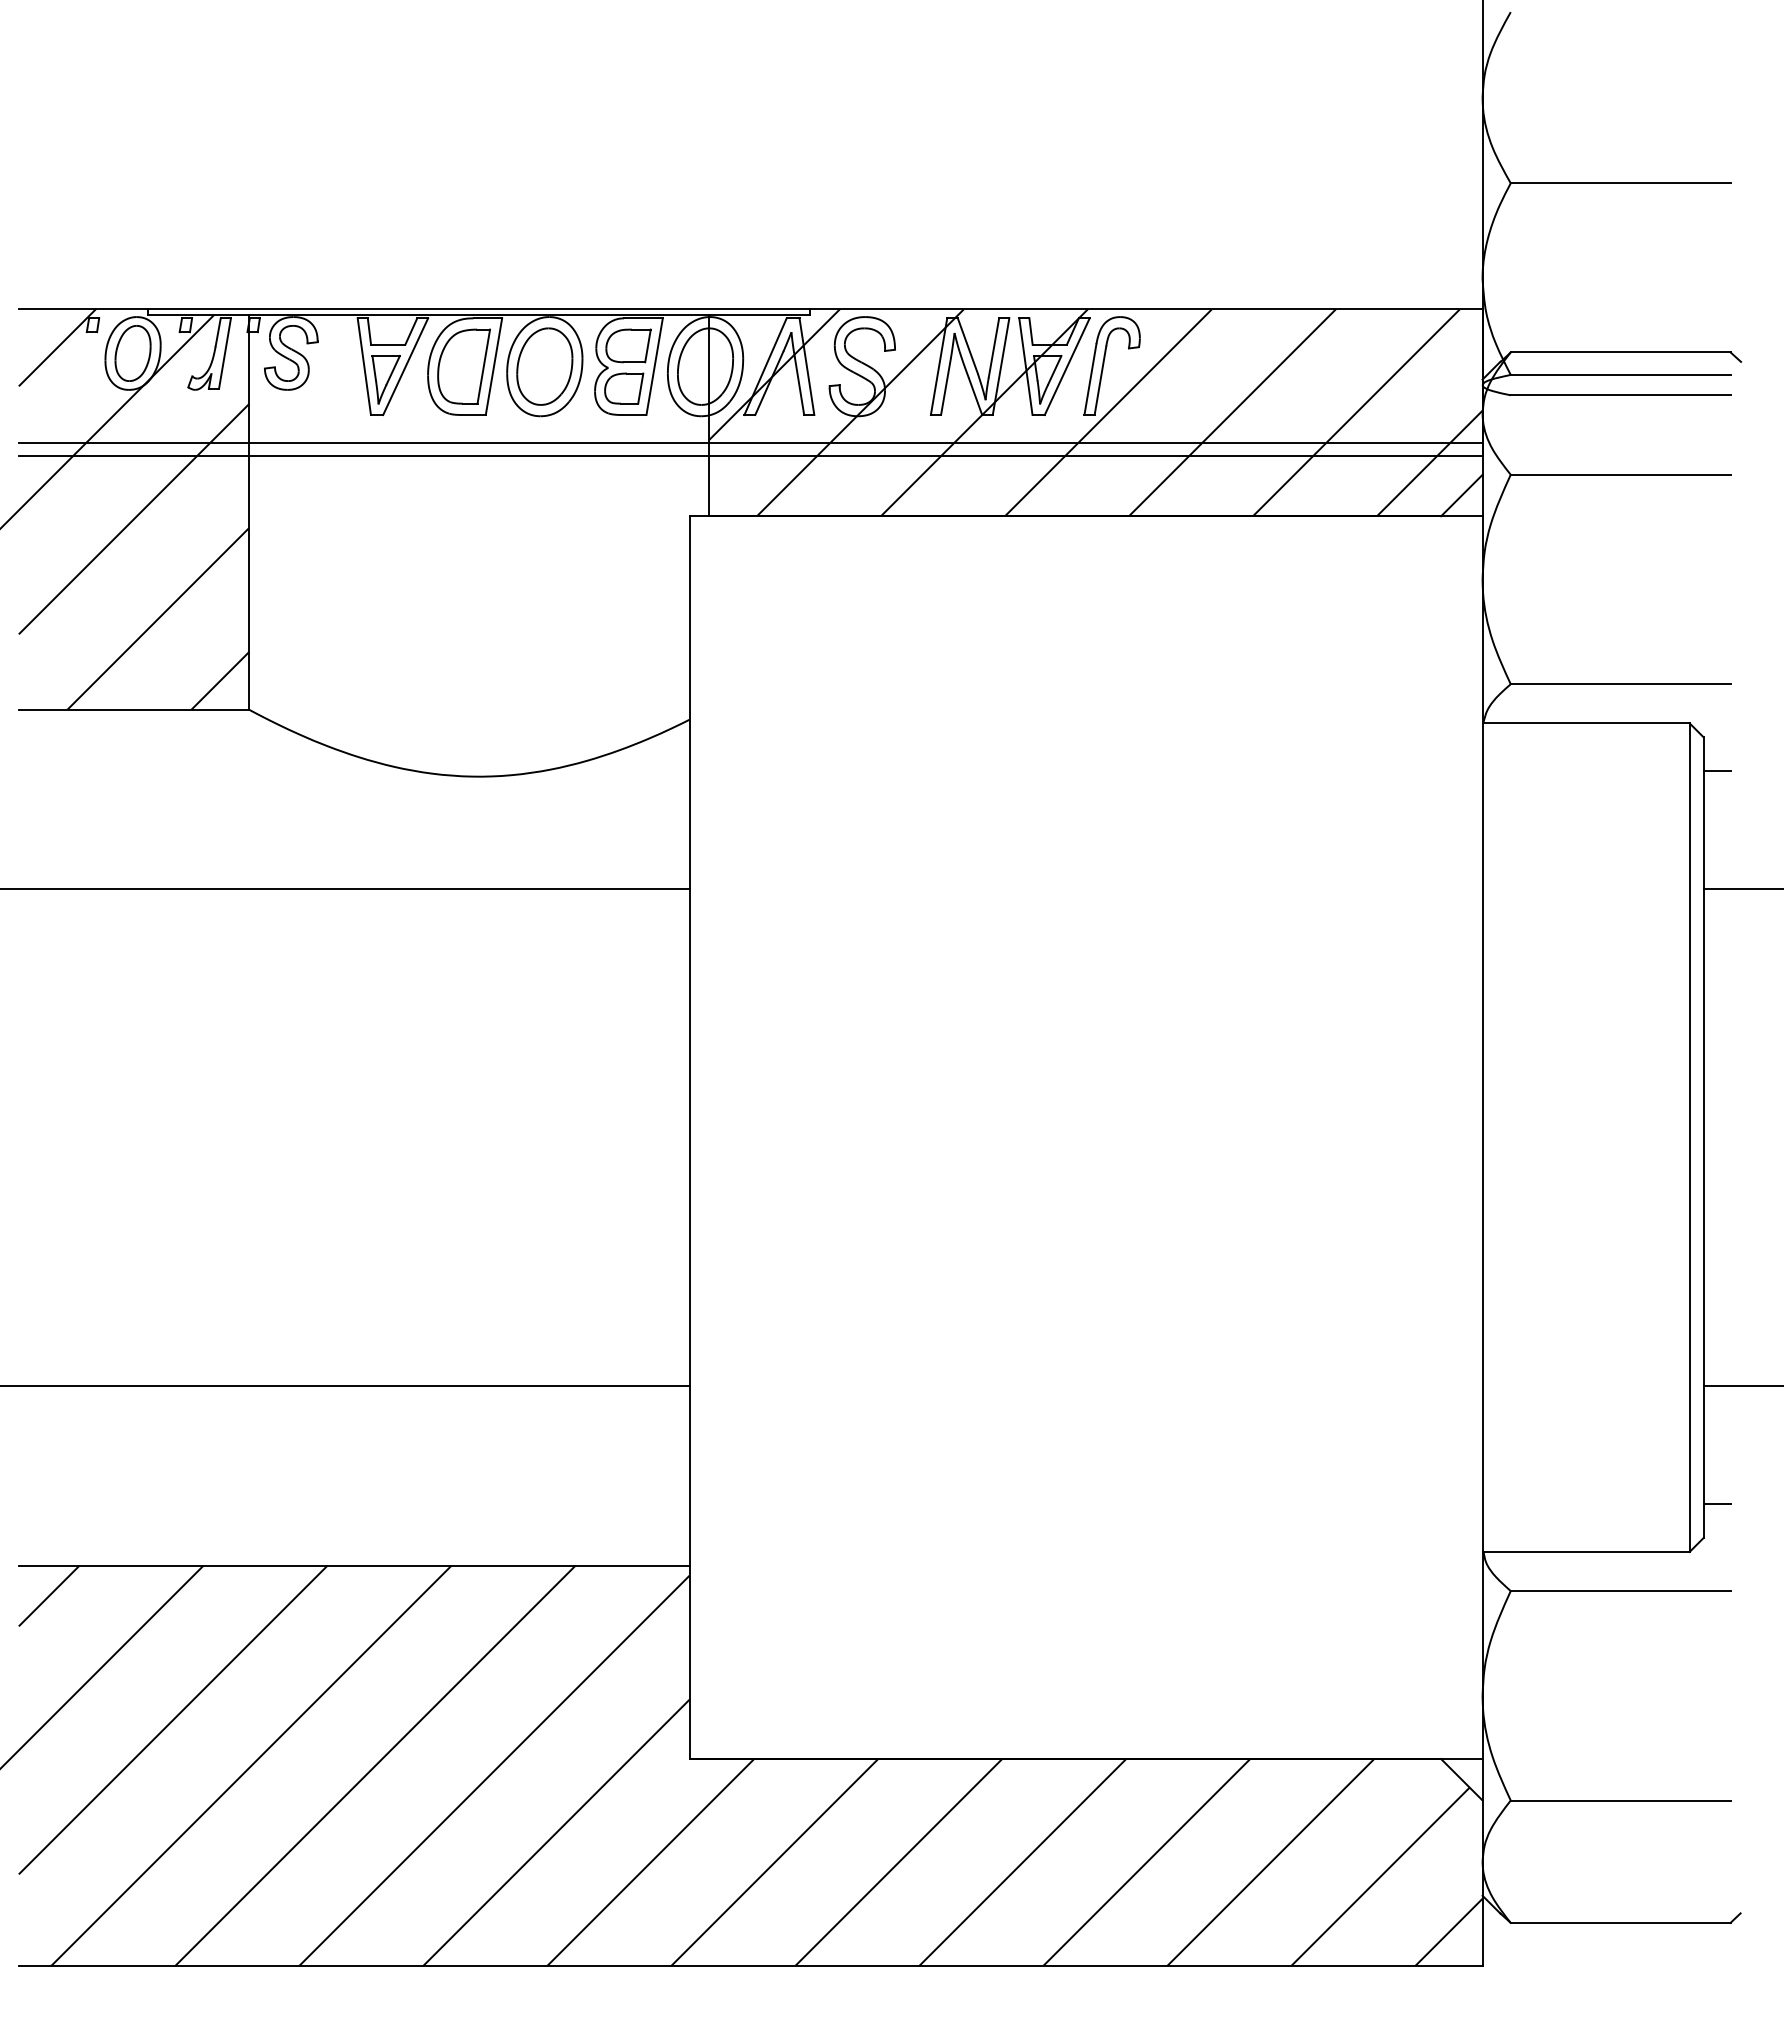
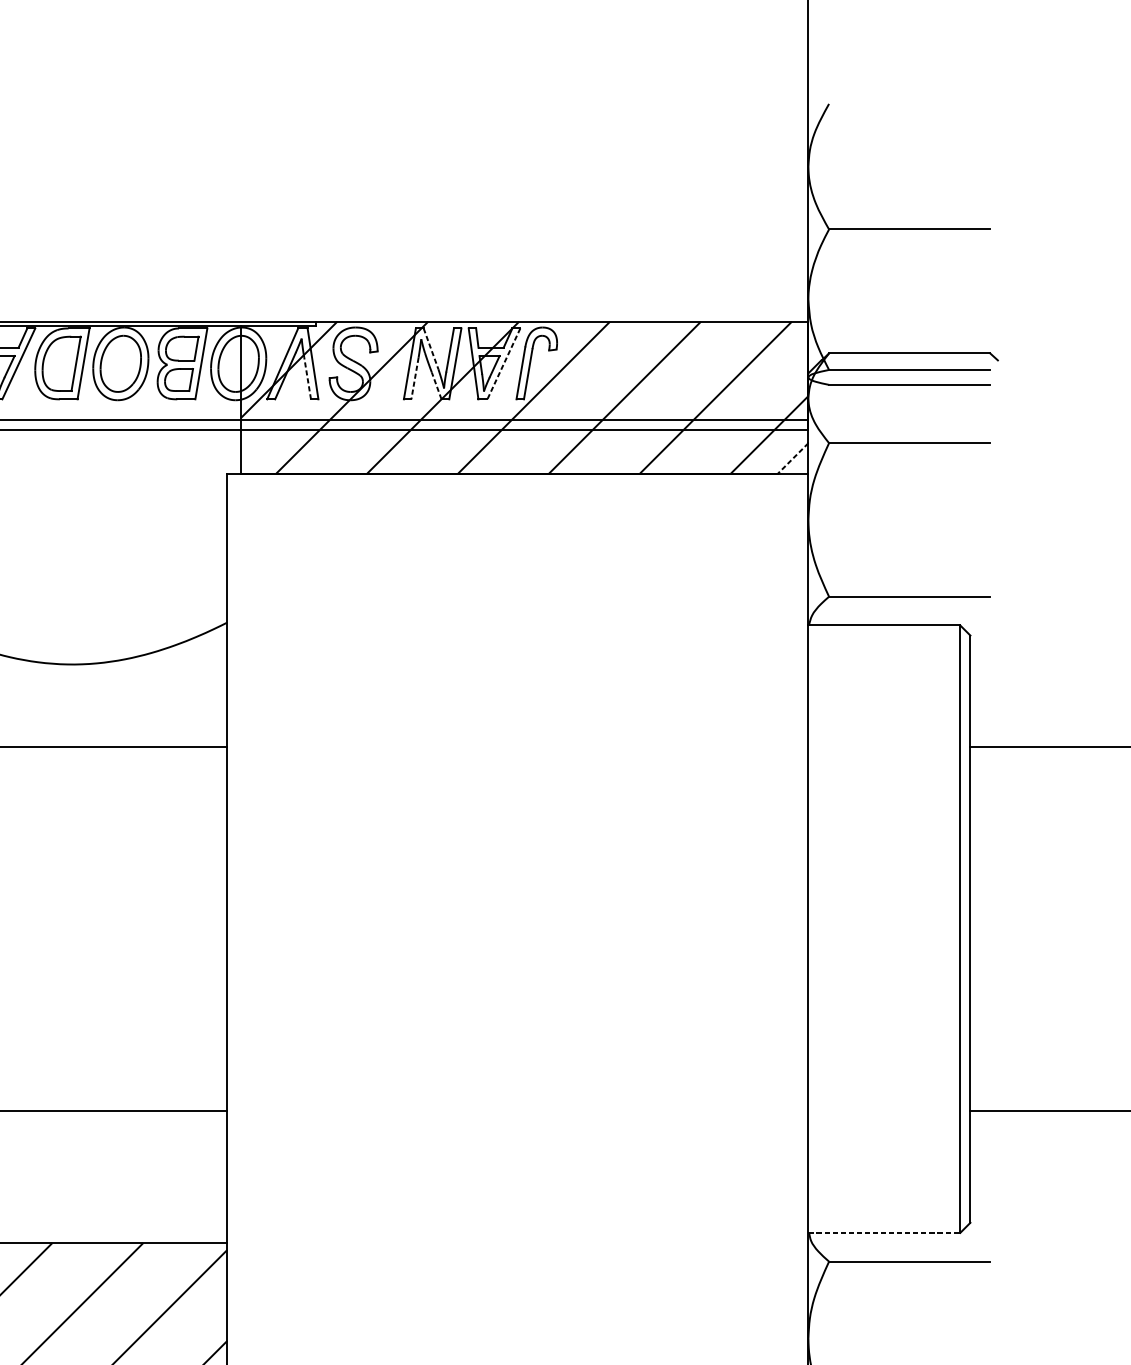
line: (967, 346) -> (430, 349), solid -> dashed
line: (1067, 367) -> (504, 364), solid -> dashed
line: (799, 385) -> (307, 377), solid -> dashed
line: (945, 386) -> (414, 378), solid -> dashed
line: (975, 396) -> (436, 385), solid -> dashed
line: (1461, 495) -> (792, 458), solid -> dashed
line: (1716, 771) -> (979, 660), removed
line: (1716, 1504) -> (979, 1198), removed
line: (1586, 1551) -> (884, 1232), solid -> dashed

